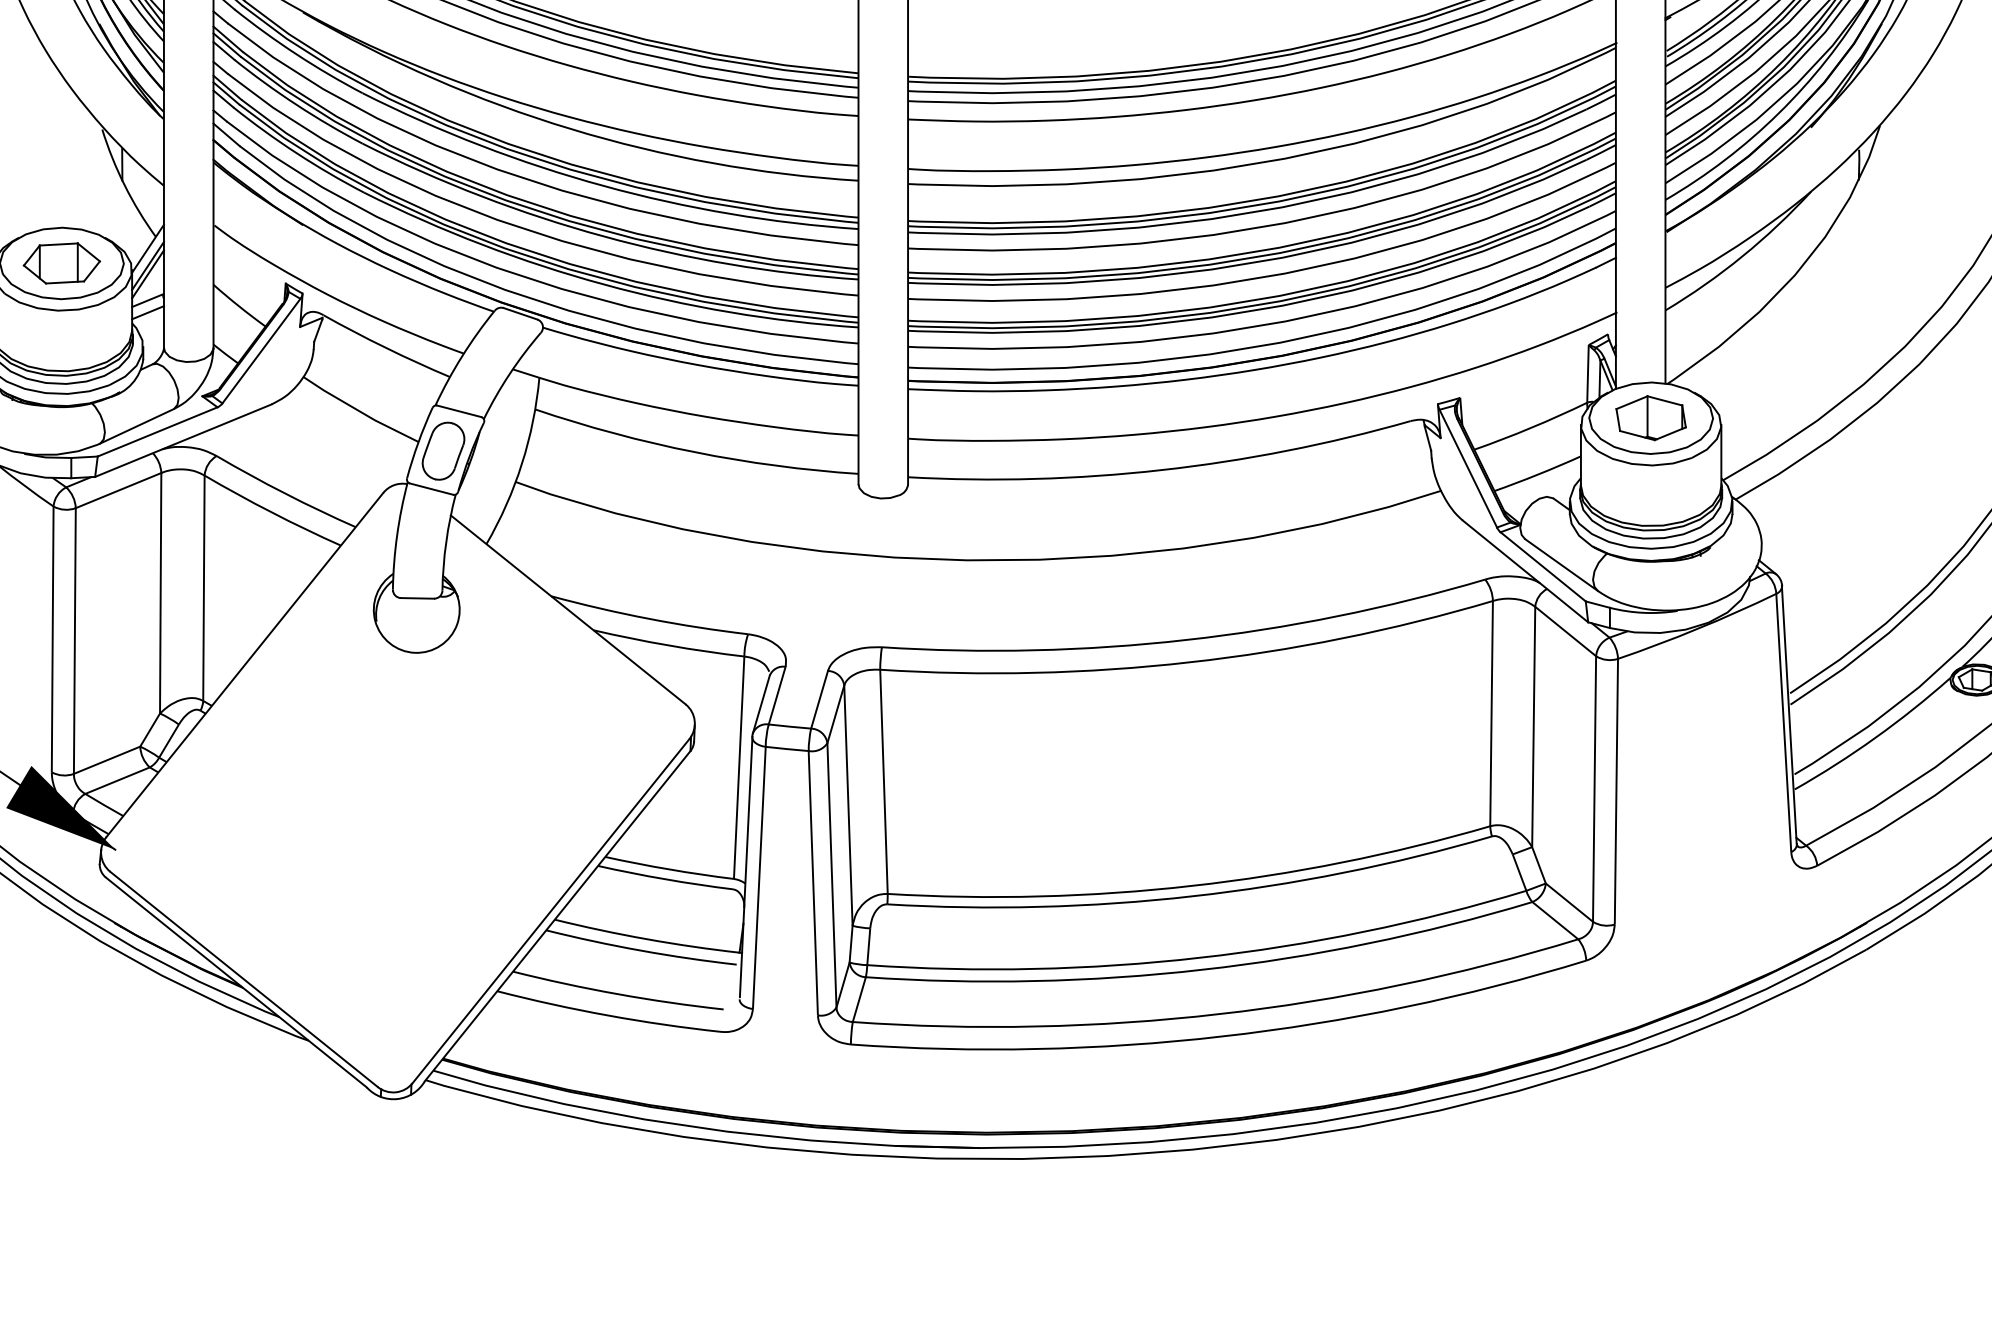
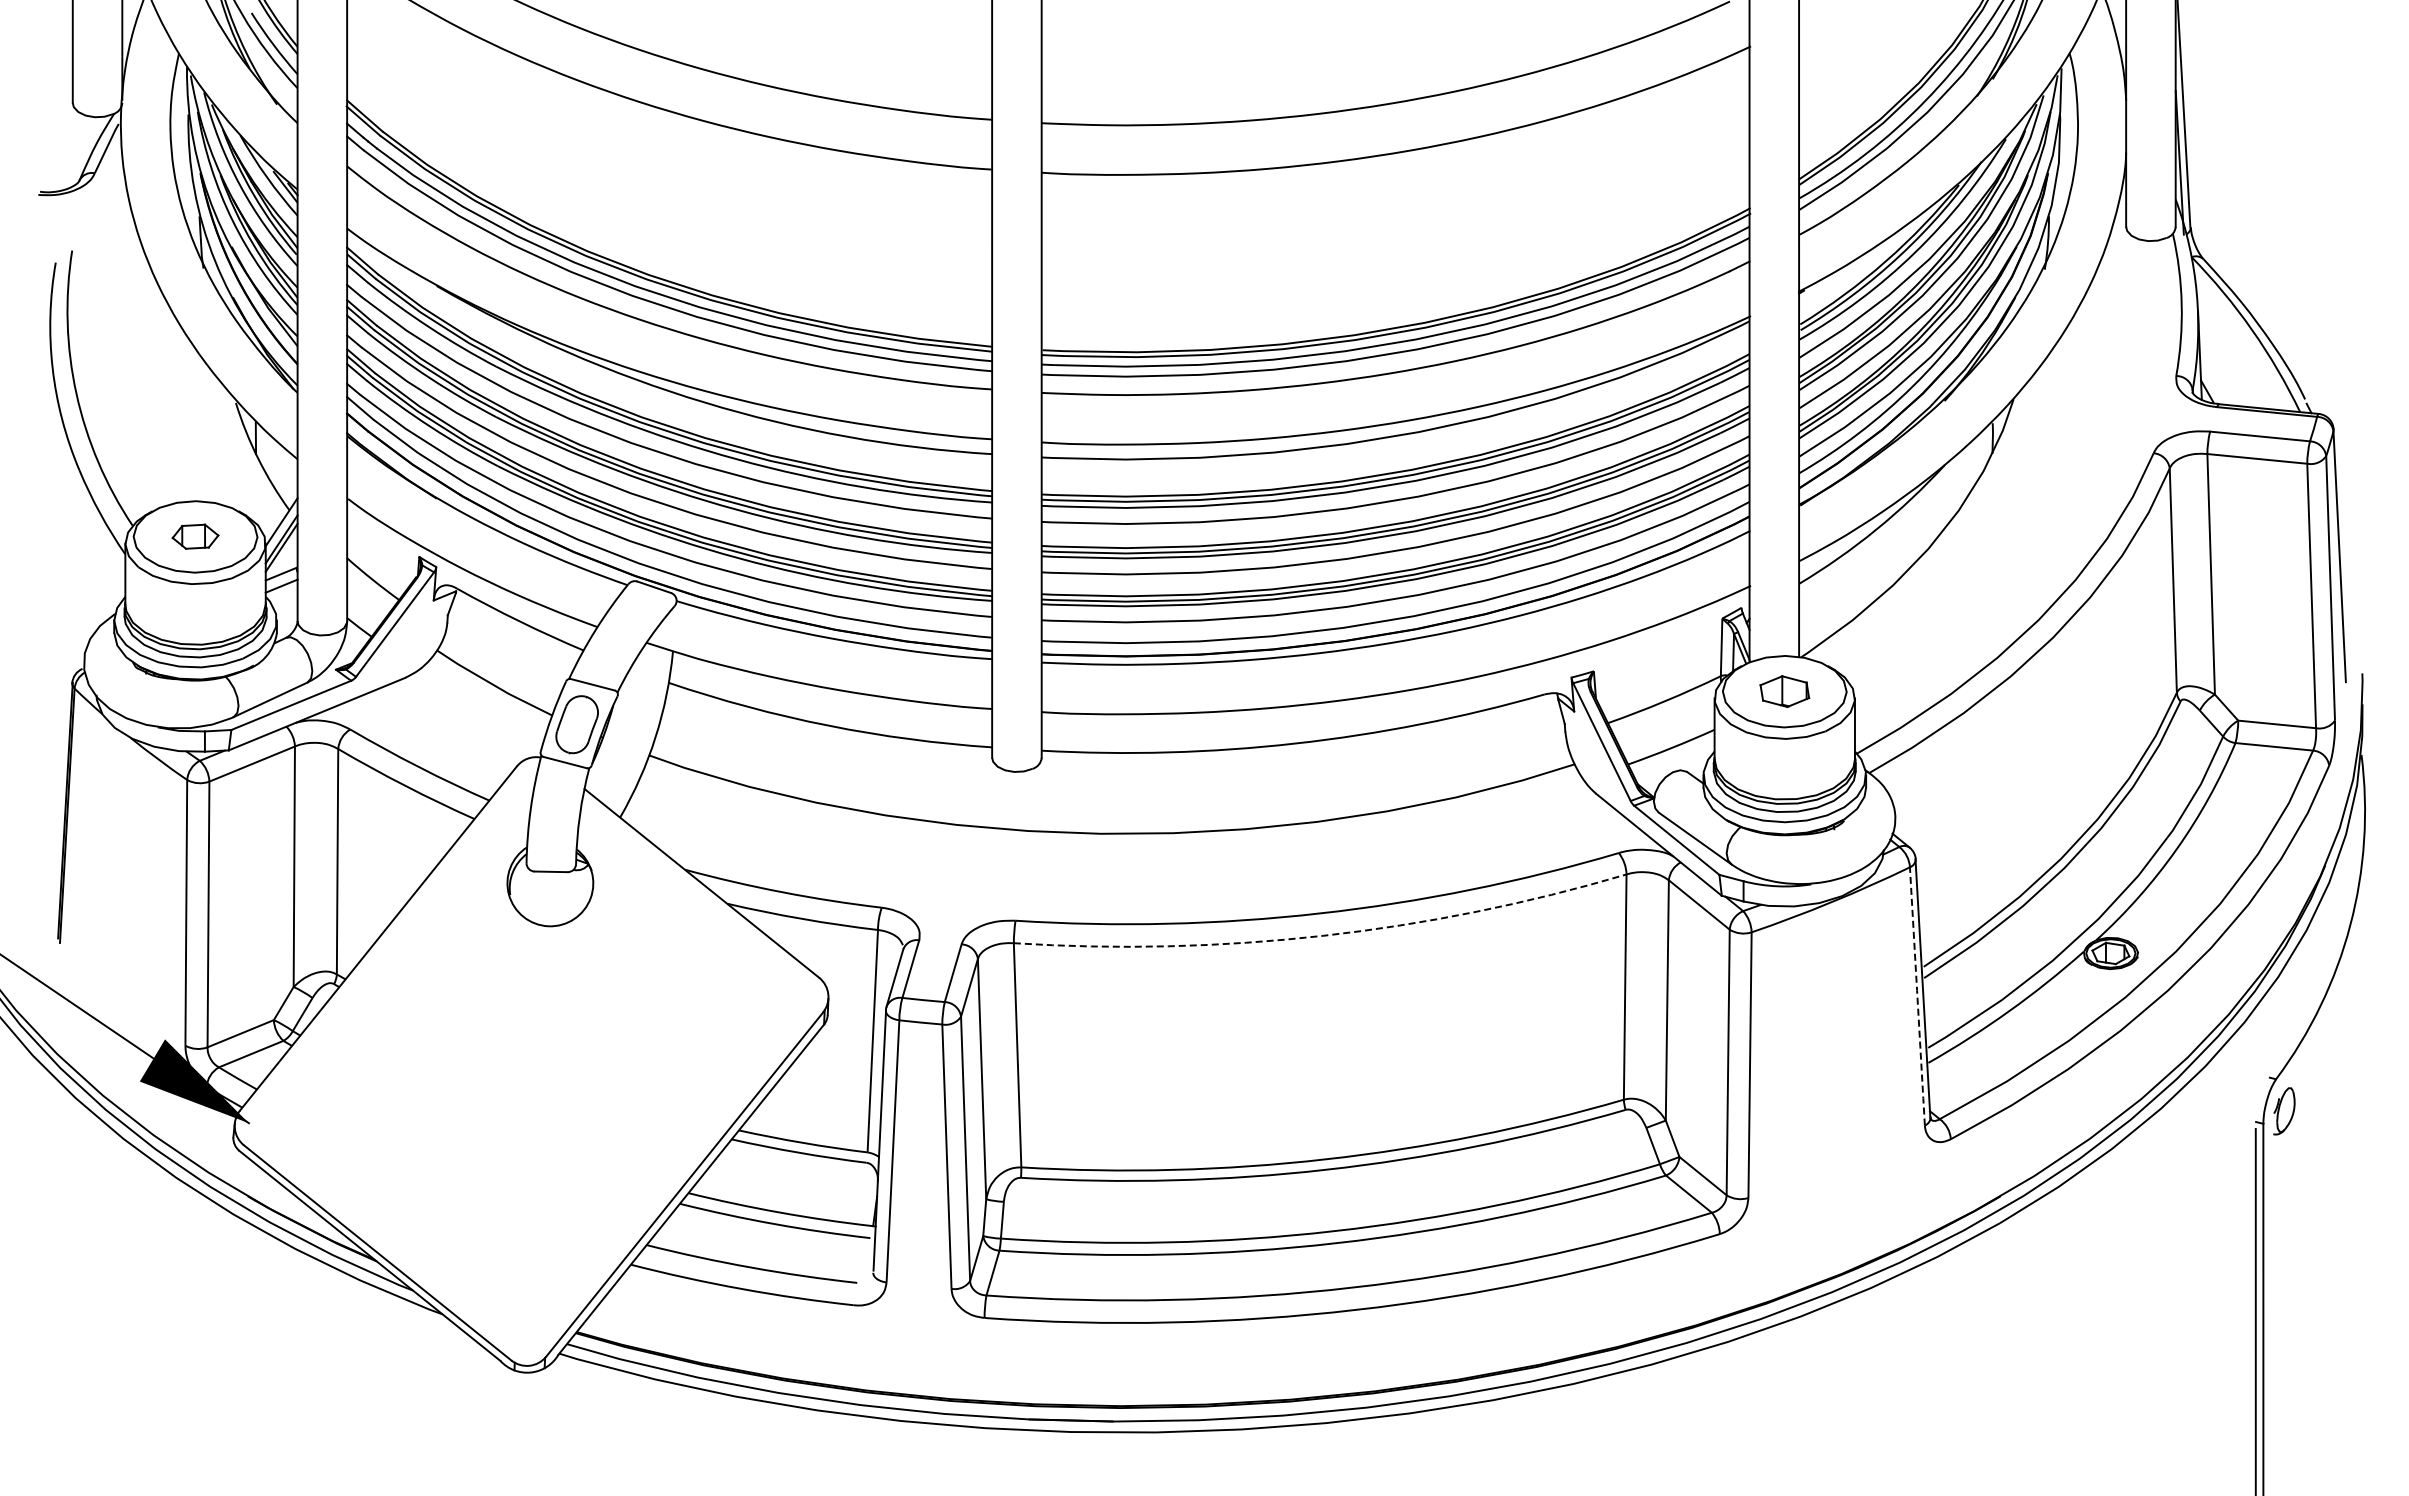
part: (61, 263) -> (195, 536), size x0.6
part: (1650, 418) -> (1784, 691), size x0.7
arc: (1189, 662) -> (1323, 935), solid -> dashed
line: (1783, 723) -> (1917, 996), solid -> dashed

